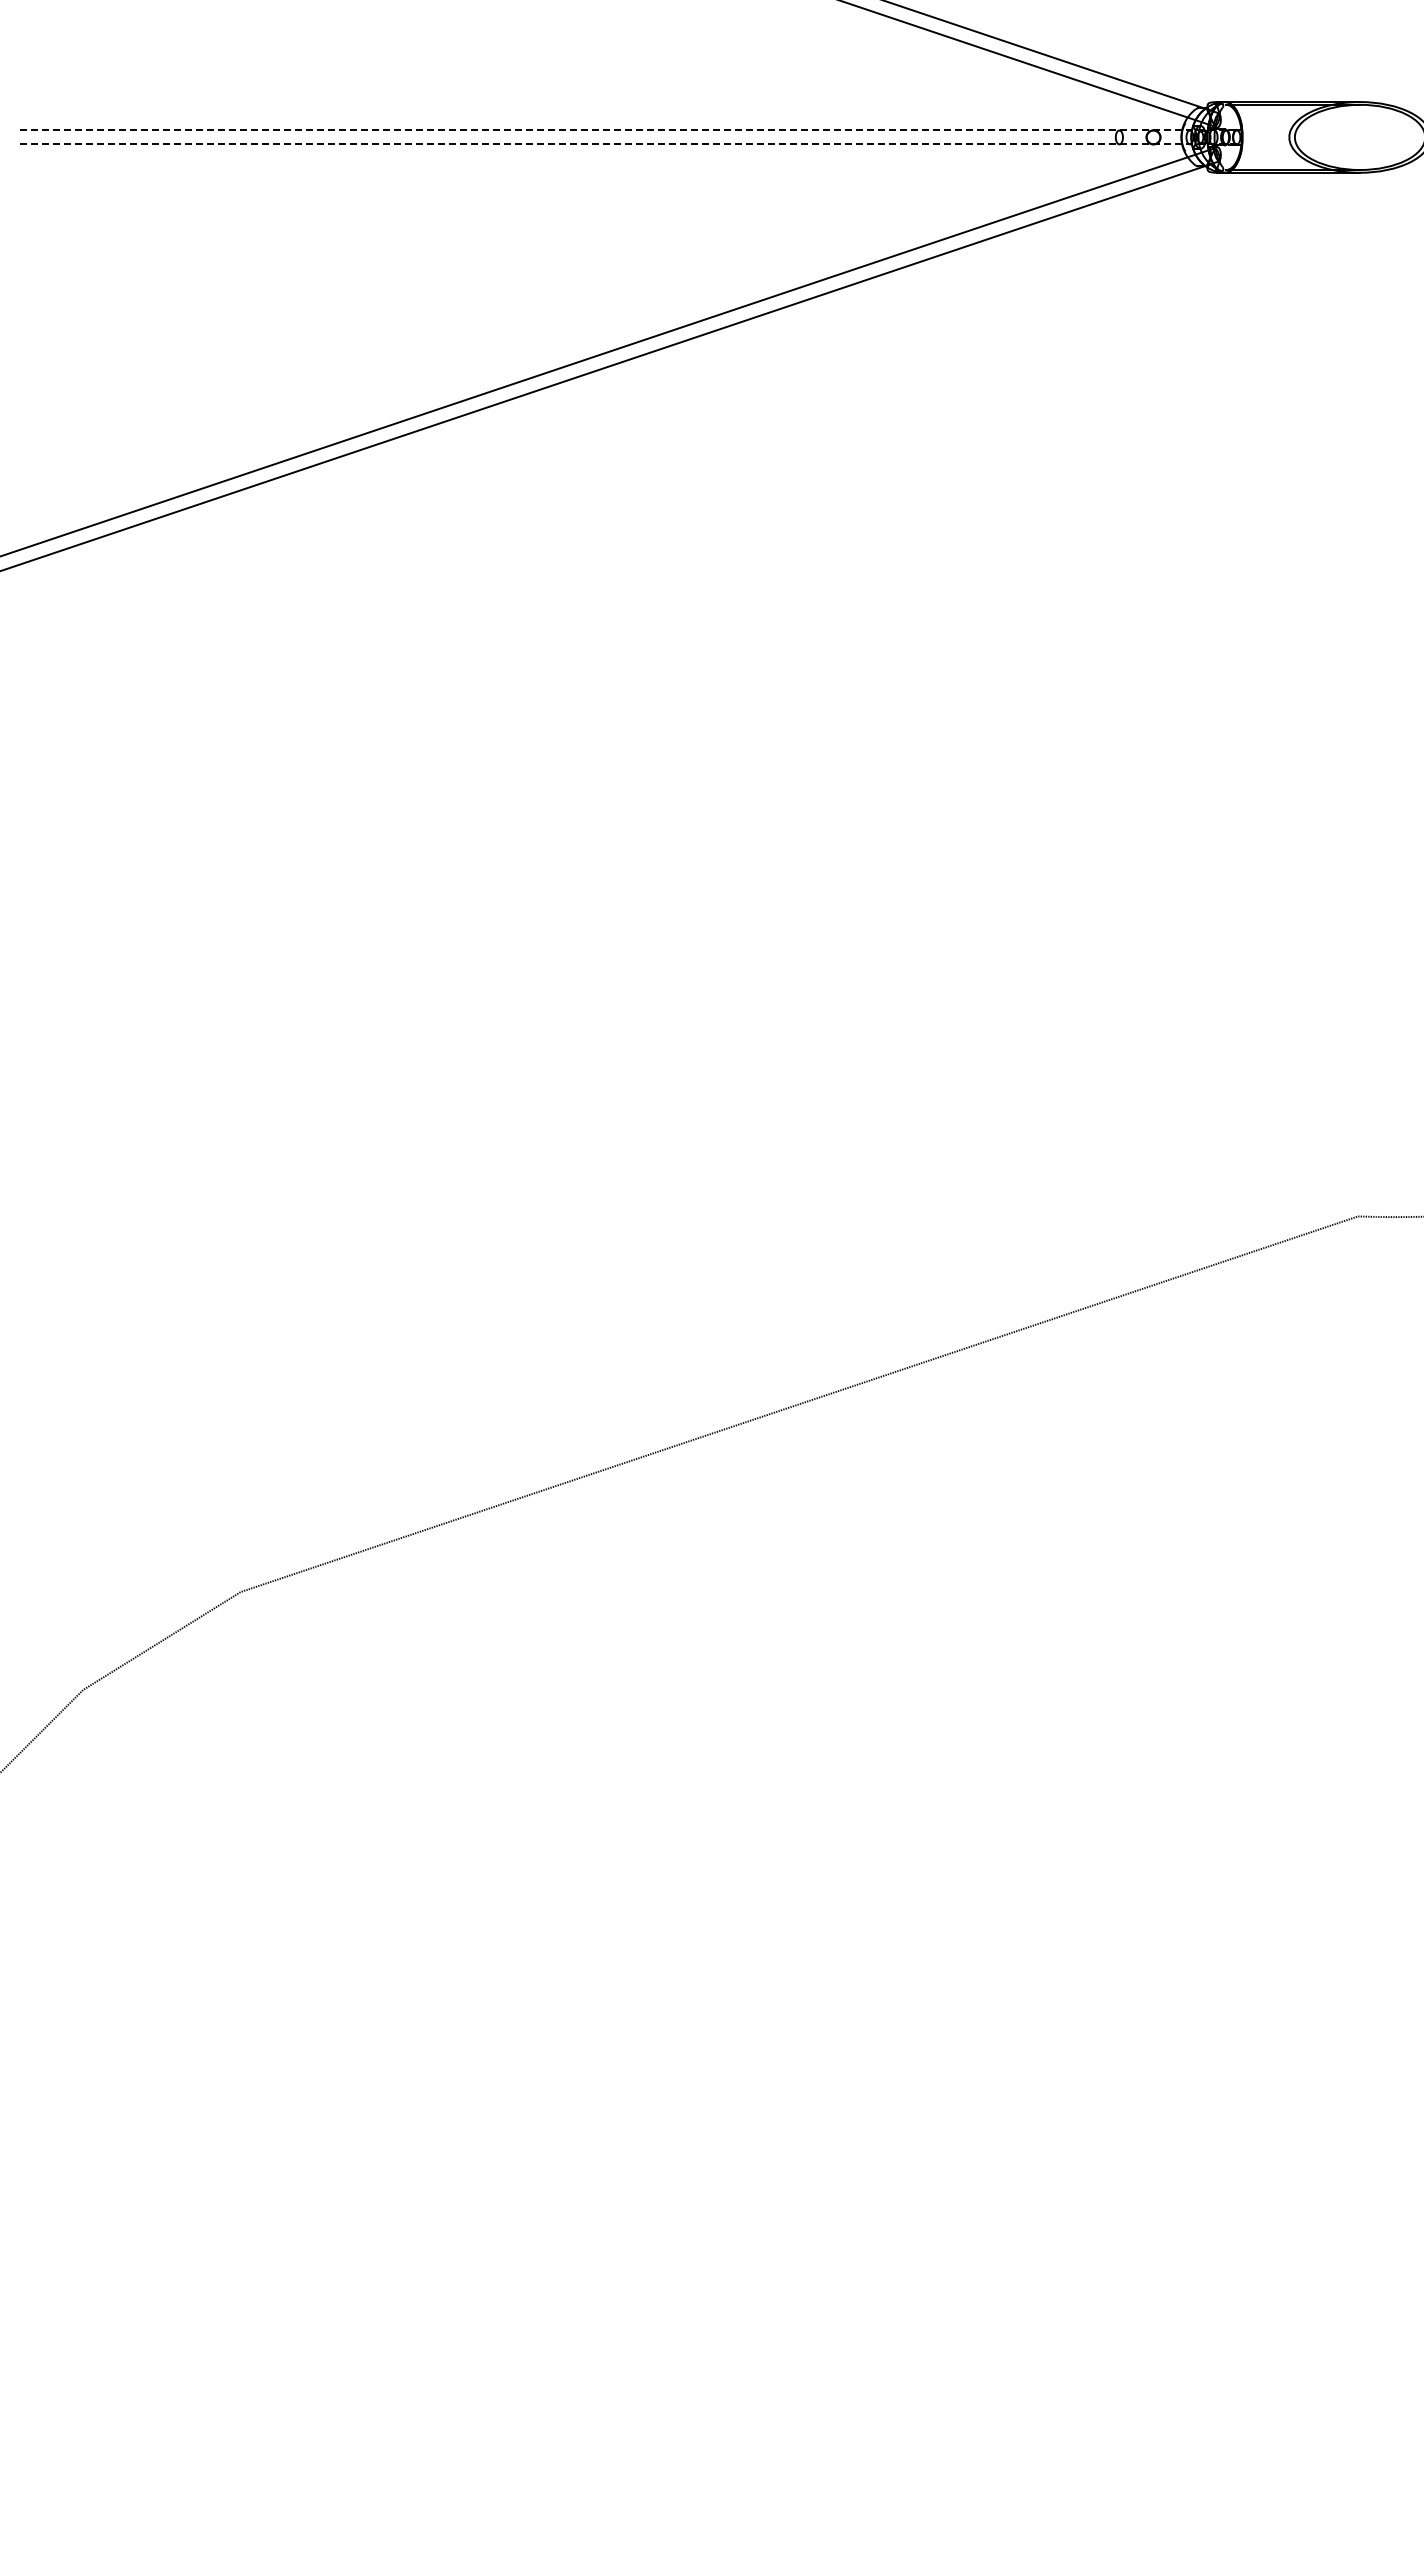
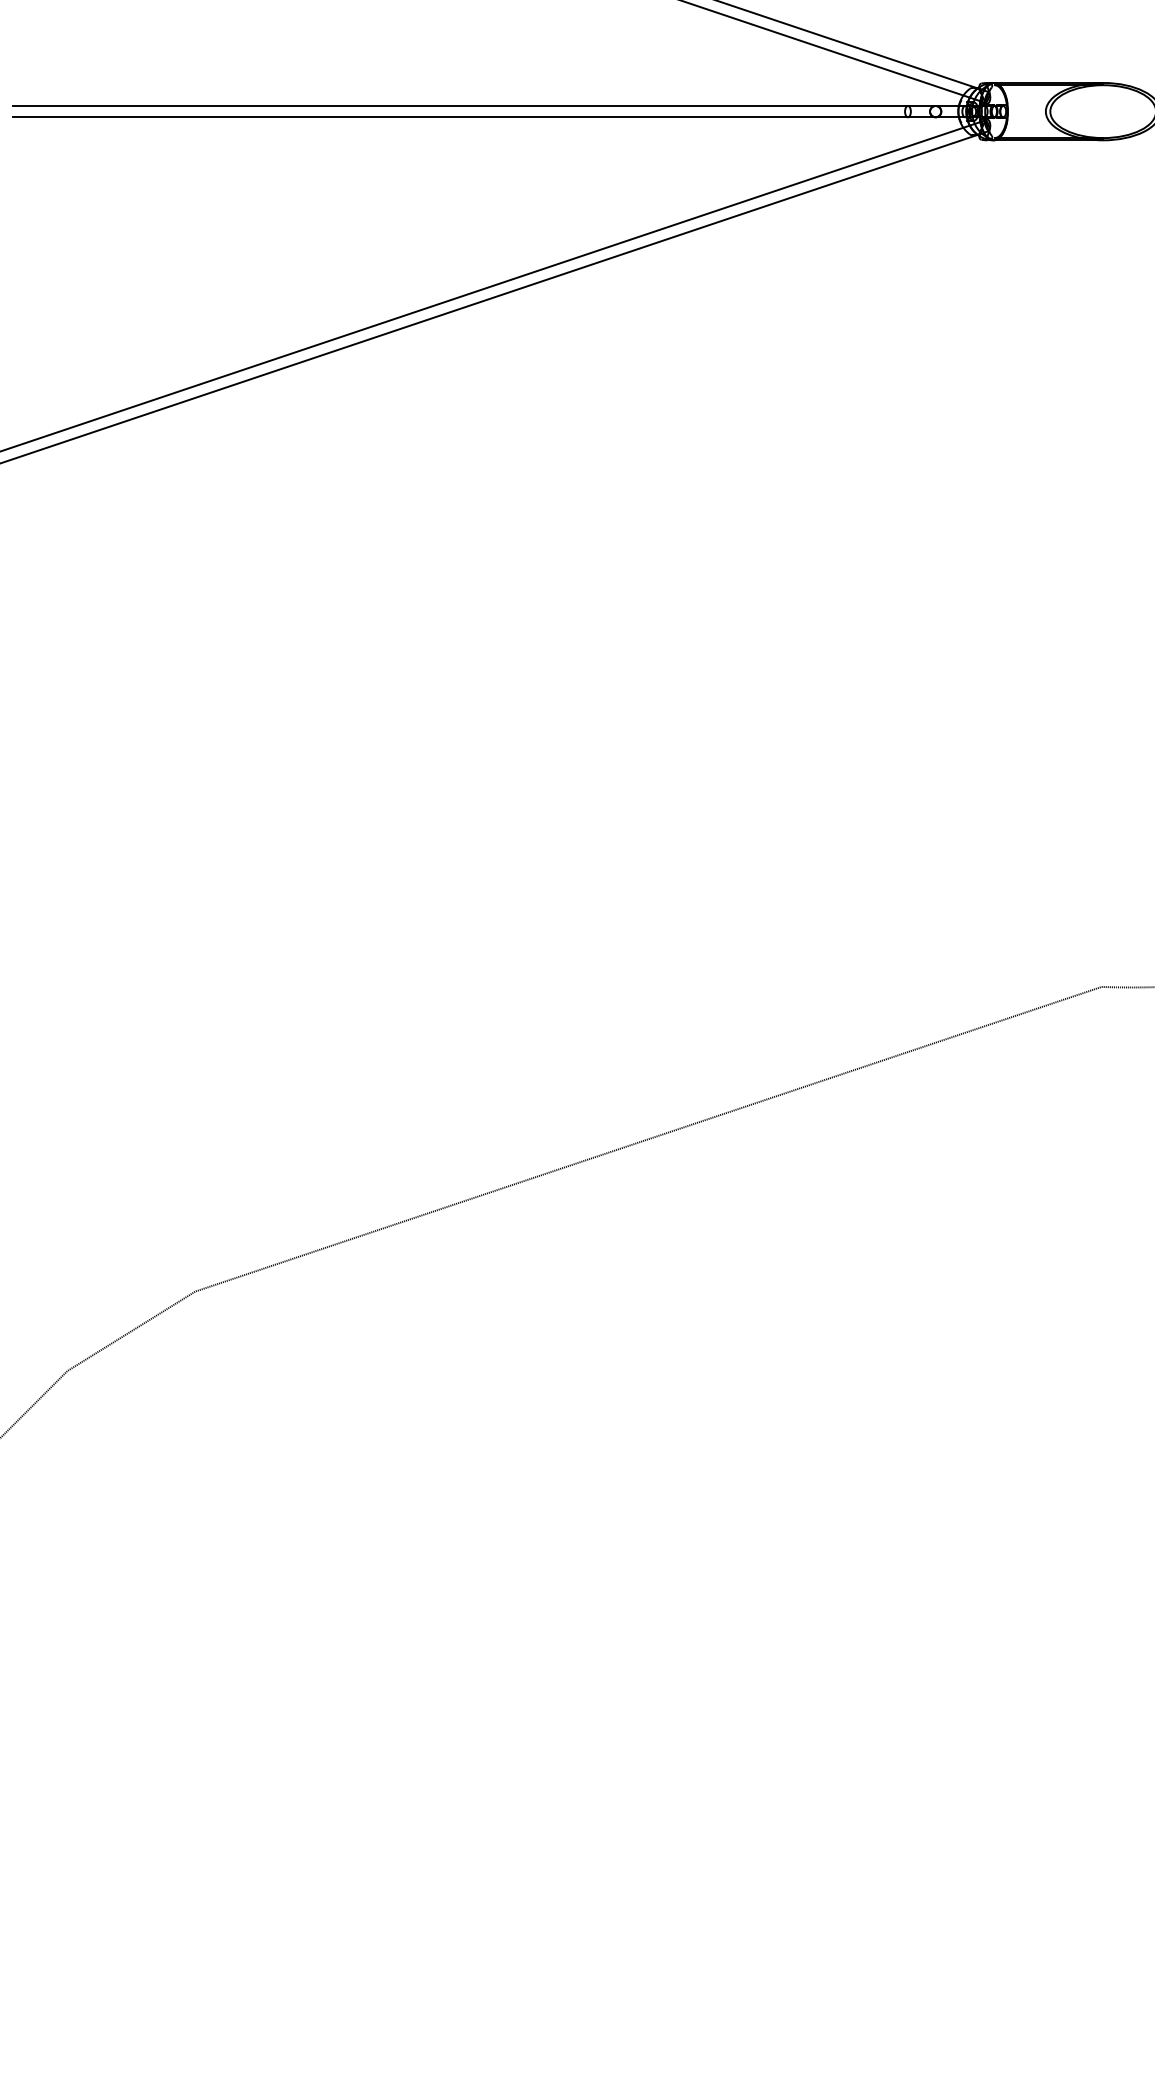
line: (626, 130) -> (508, 106), dashed -> solid
line: (626, 144) -> (508, 117), dashed -> solid

